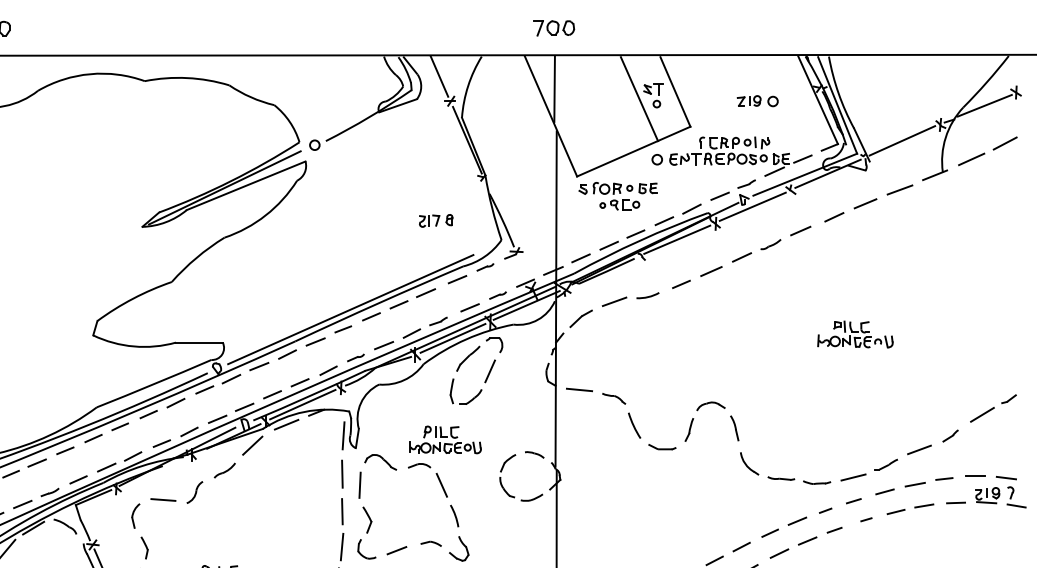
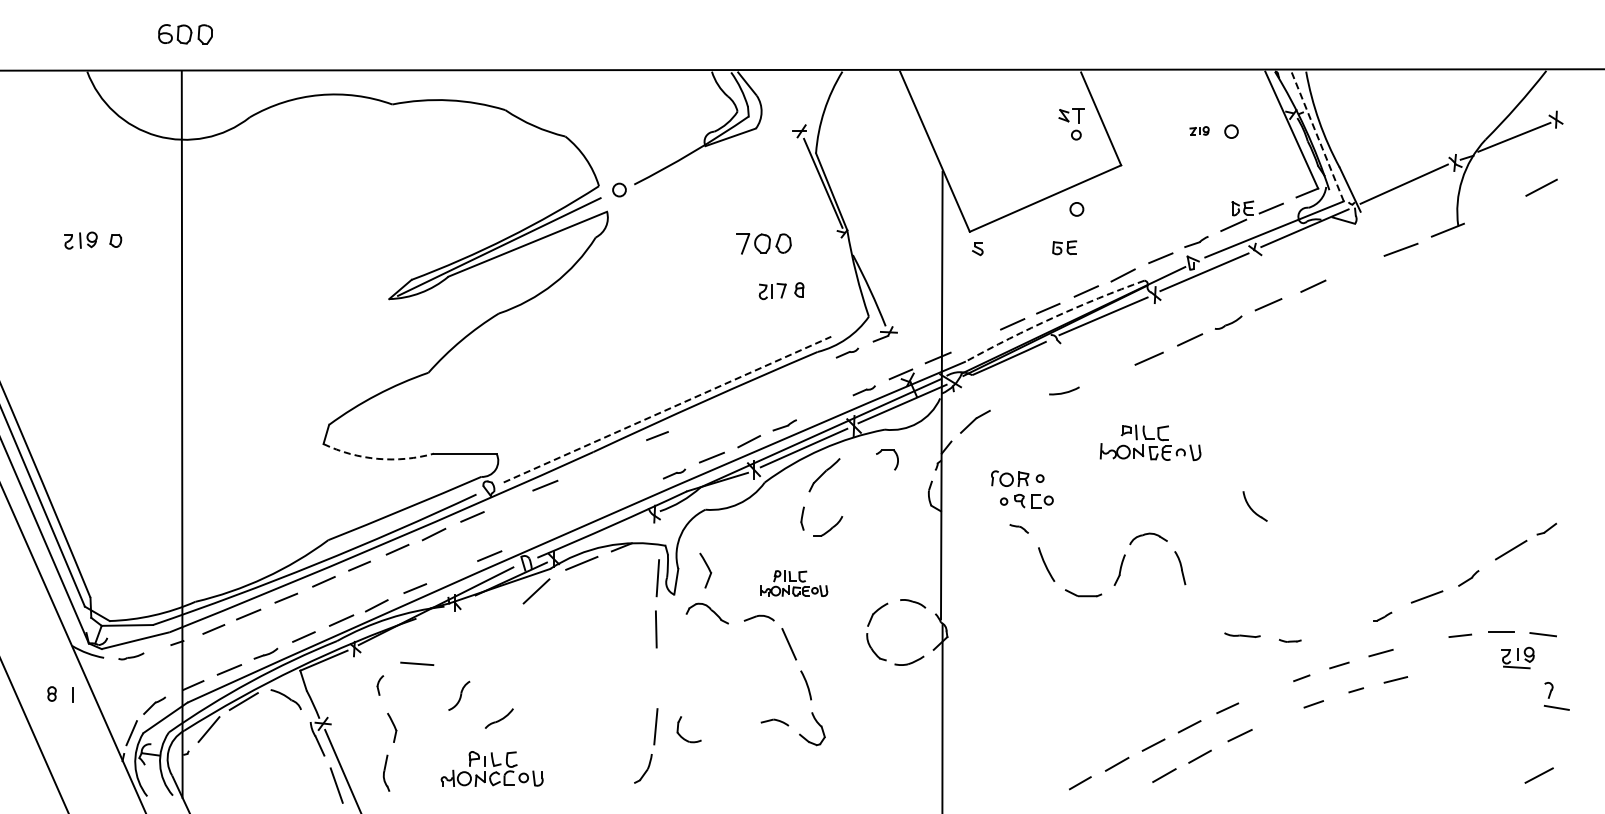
part: (553, 28) -> (763, 243), moved
line: (439, 76) -> (785, 98), removed
line: (554, 88) -> (939, 114), removed
line: (639, 99) -> (1052, 128), removed
part: (749, 100) -> (1199, 130), size x0.6
line: (837, 105) -> (1317, 136), solid -> dashed
part: (719, 150) -> (1160, 197), removed
line: (971, 159) -> (1496, 208), removed
part: (616, 196) -> (1022, 489), moved
line: (865, 203) -> (1354, 268), removed
arc: (639, 240) -> (1053, 317), solid -> dashed
line: (580, 257) -> (974, 340), removed
line: (457, 279) -> (809, 369), removed
line: (680, 284) -> (1108, 375), removed
line: (426, 293) -> (768, 387), removed
line: (614, 301) -> (1019, 398), removed
line: (398, 305) -> (731, 403), removed
line: (469, 308) -> (826, 407), removed
line: (350, 309) -> (667, 409), solid -> dashed
line: (370, 317) -> (694, 419), removed
part: (855, 334) -> (1150, 442), moved
part: (494, 337) -> (887, 450), moved
line: (315, 341) -> (620, 452), removed
arc: (133, 346) -> (377, 458), solid -> dashed
line: (287, 354) -> (582, 469), removed
line: (328, 370) -> (637, 490), removed
line: (490, 370) -> (853, 491), removed
line: (230, 379) -> (507, 502), removed
line: (299, 382) -> (599, 507), removed
line: (579, 389) -> (972, 516), removed
part: (451, 391) -> (802, 518), size x0.7
line: (272, 394) -> (562, 523), removed
part: (613, 398) -> (1018, 528), size x0.6
line: (302, 404) -> (603, 536), removed
line: (244, 406) -> (525, 539), removed
line: (189, 431) -> (451, 572), removed
part: (445, 439) -> (794, 583), size x0.7
part: (749, 463) -> (1254, 506), moved
part: (886, 464) -> (1382, 616), size x0.6
part: (224, 470) -> (499, 718), moved
line: (853, 477) -> (1339, 633), removed
part: (816, 482) -> (1289, 640), size x0.6
line: (915, 484) -> (1421, 643), removed
line: (359, 485) -> (679, 644), removed
part: (195, 492) -> (459, 695), moved
part: (1016, 497) -> (1556, 696), moved
line: (955, 502) -> (1475, 667), removed
line: (924, 505) -> (1433, 671), removed
line: (341, 511) -> (655, 679), removed
part: (135, 516) -> (380, 685), size x0.6
part: (367, 519) -> (705, 570), moved
line: (797, 521) -> (1263, 692), removed
line: (807, 540) -> (1277, 718), removed
line: (396, 550) -> (728, 731), removed

